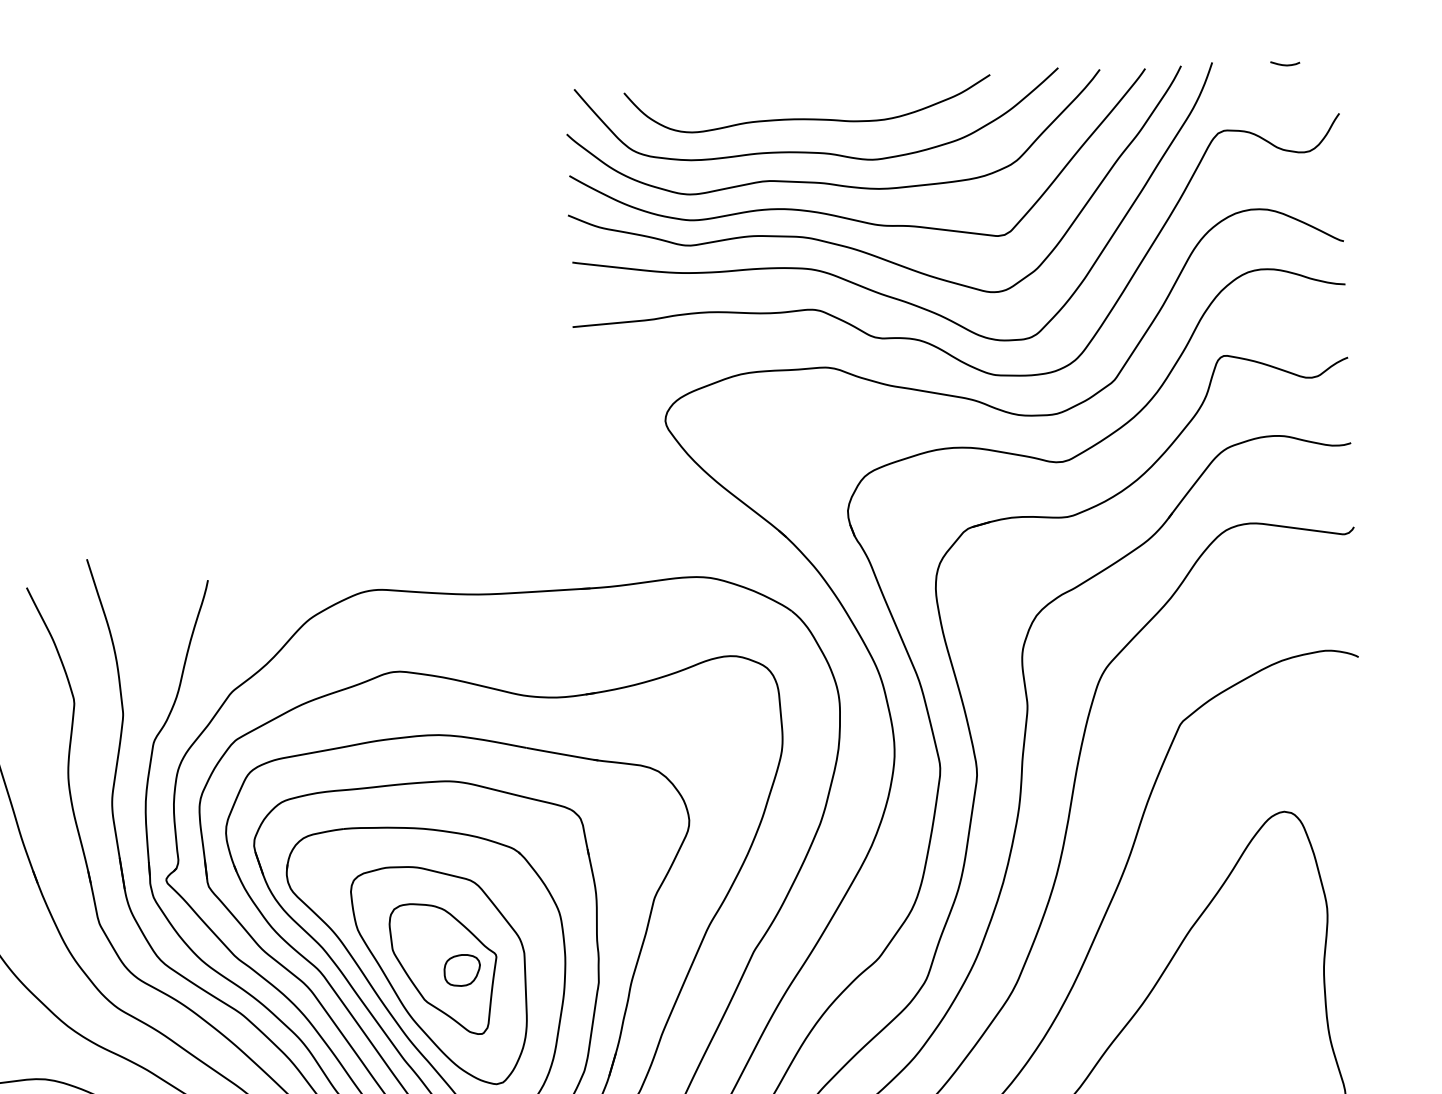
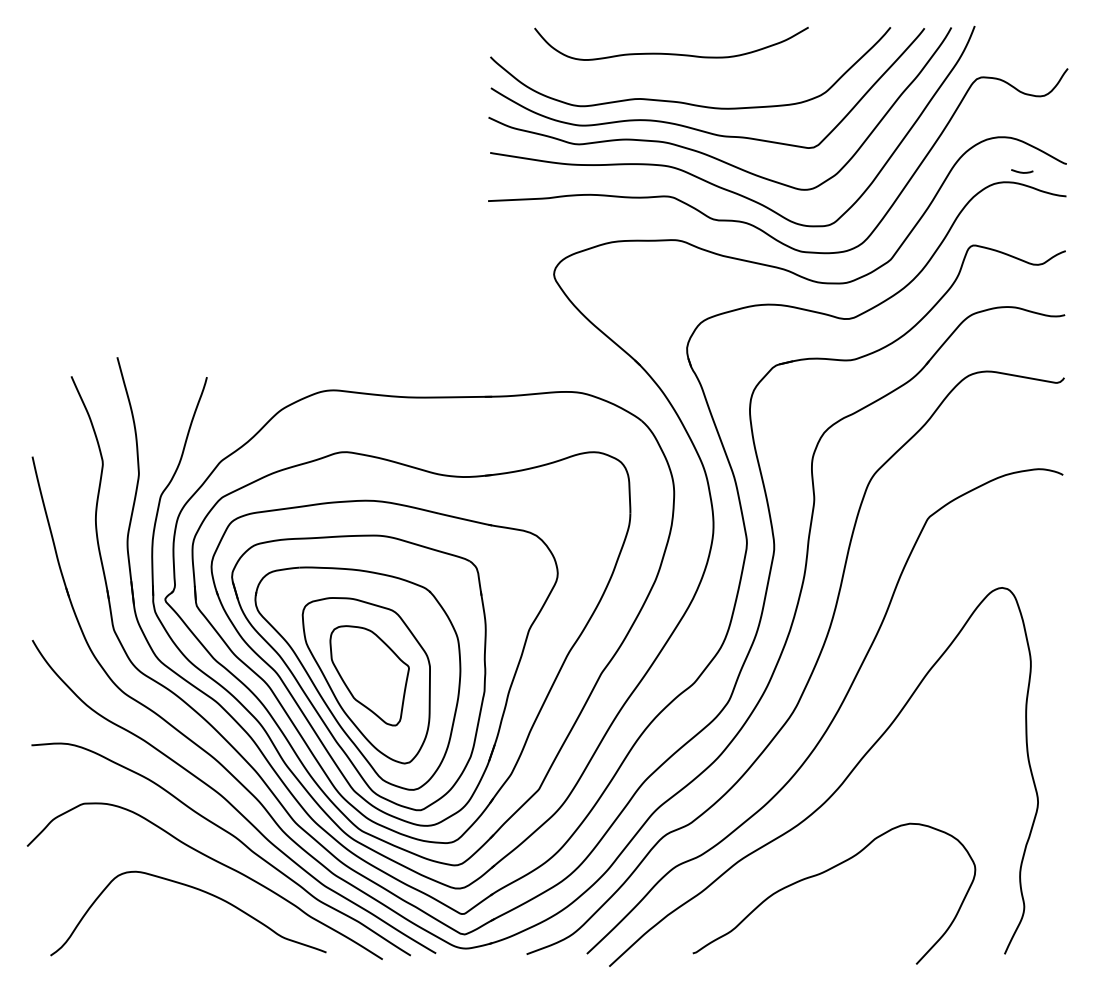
curve: (1285, 63) -> (1022, 171), moved
curve: (819, 151) -> (678, 78), removed
part: (461, 970) -> (382, 677), removed

